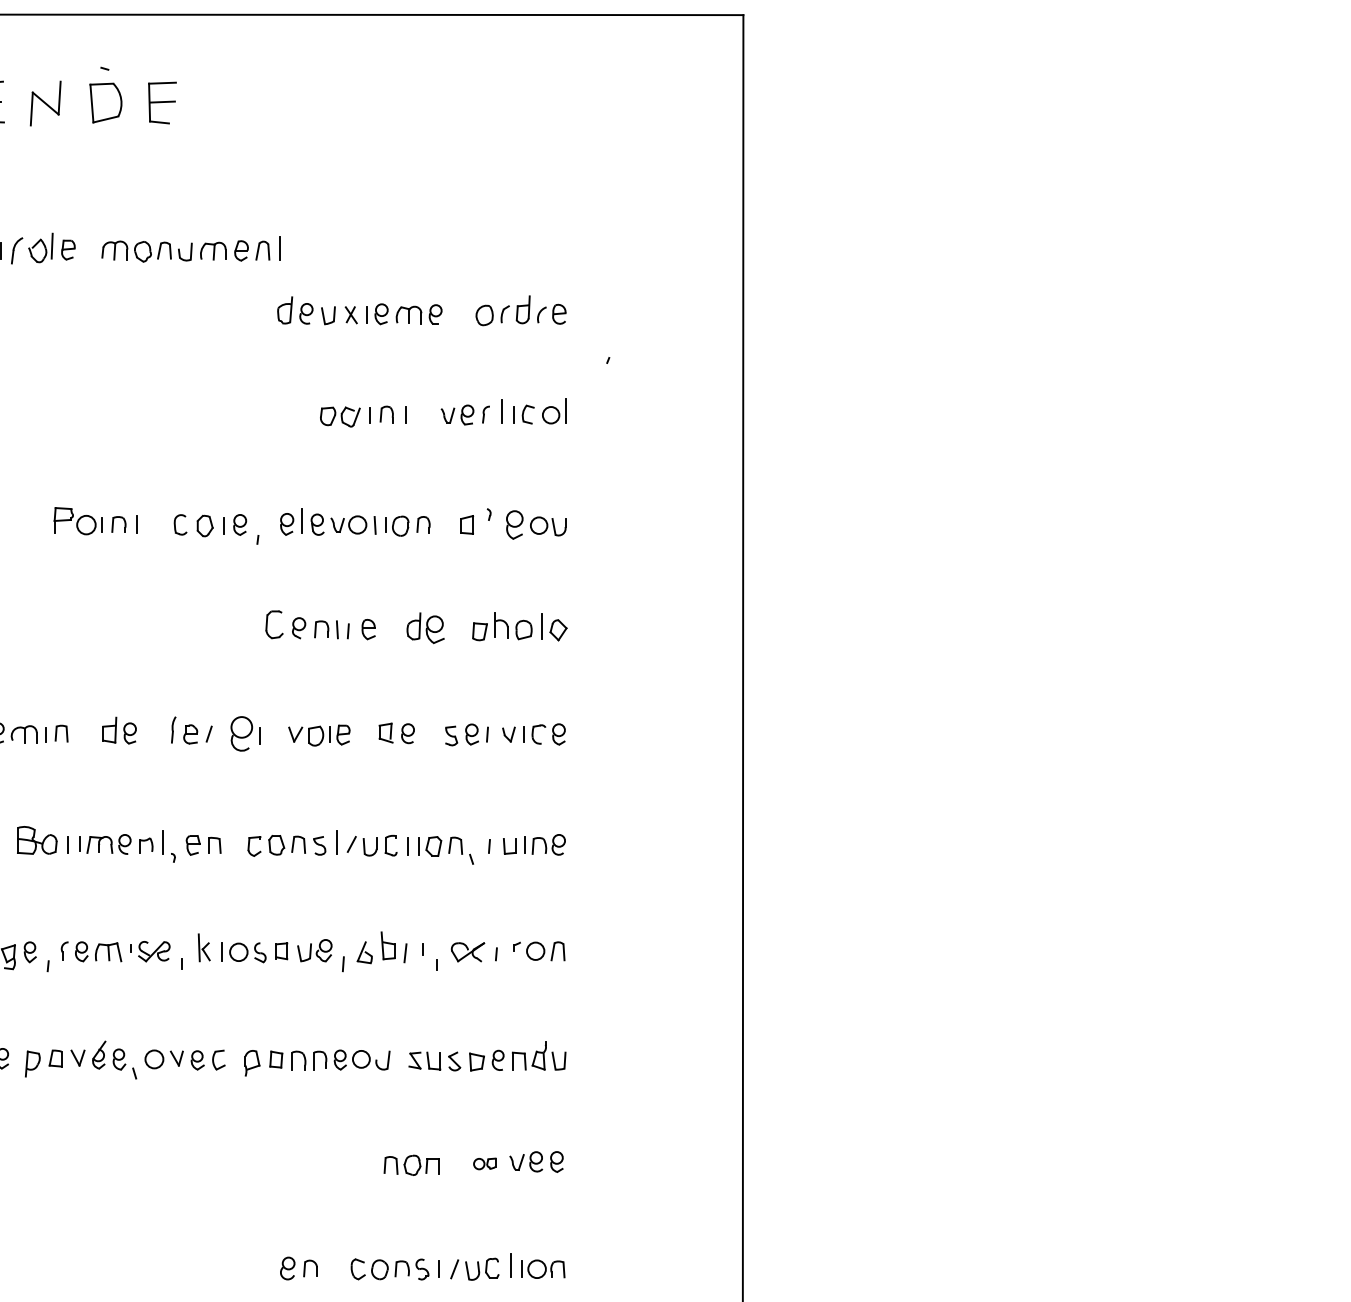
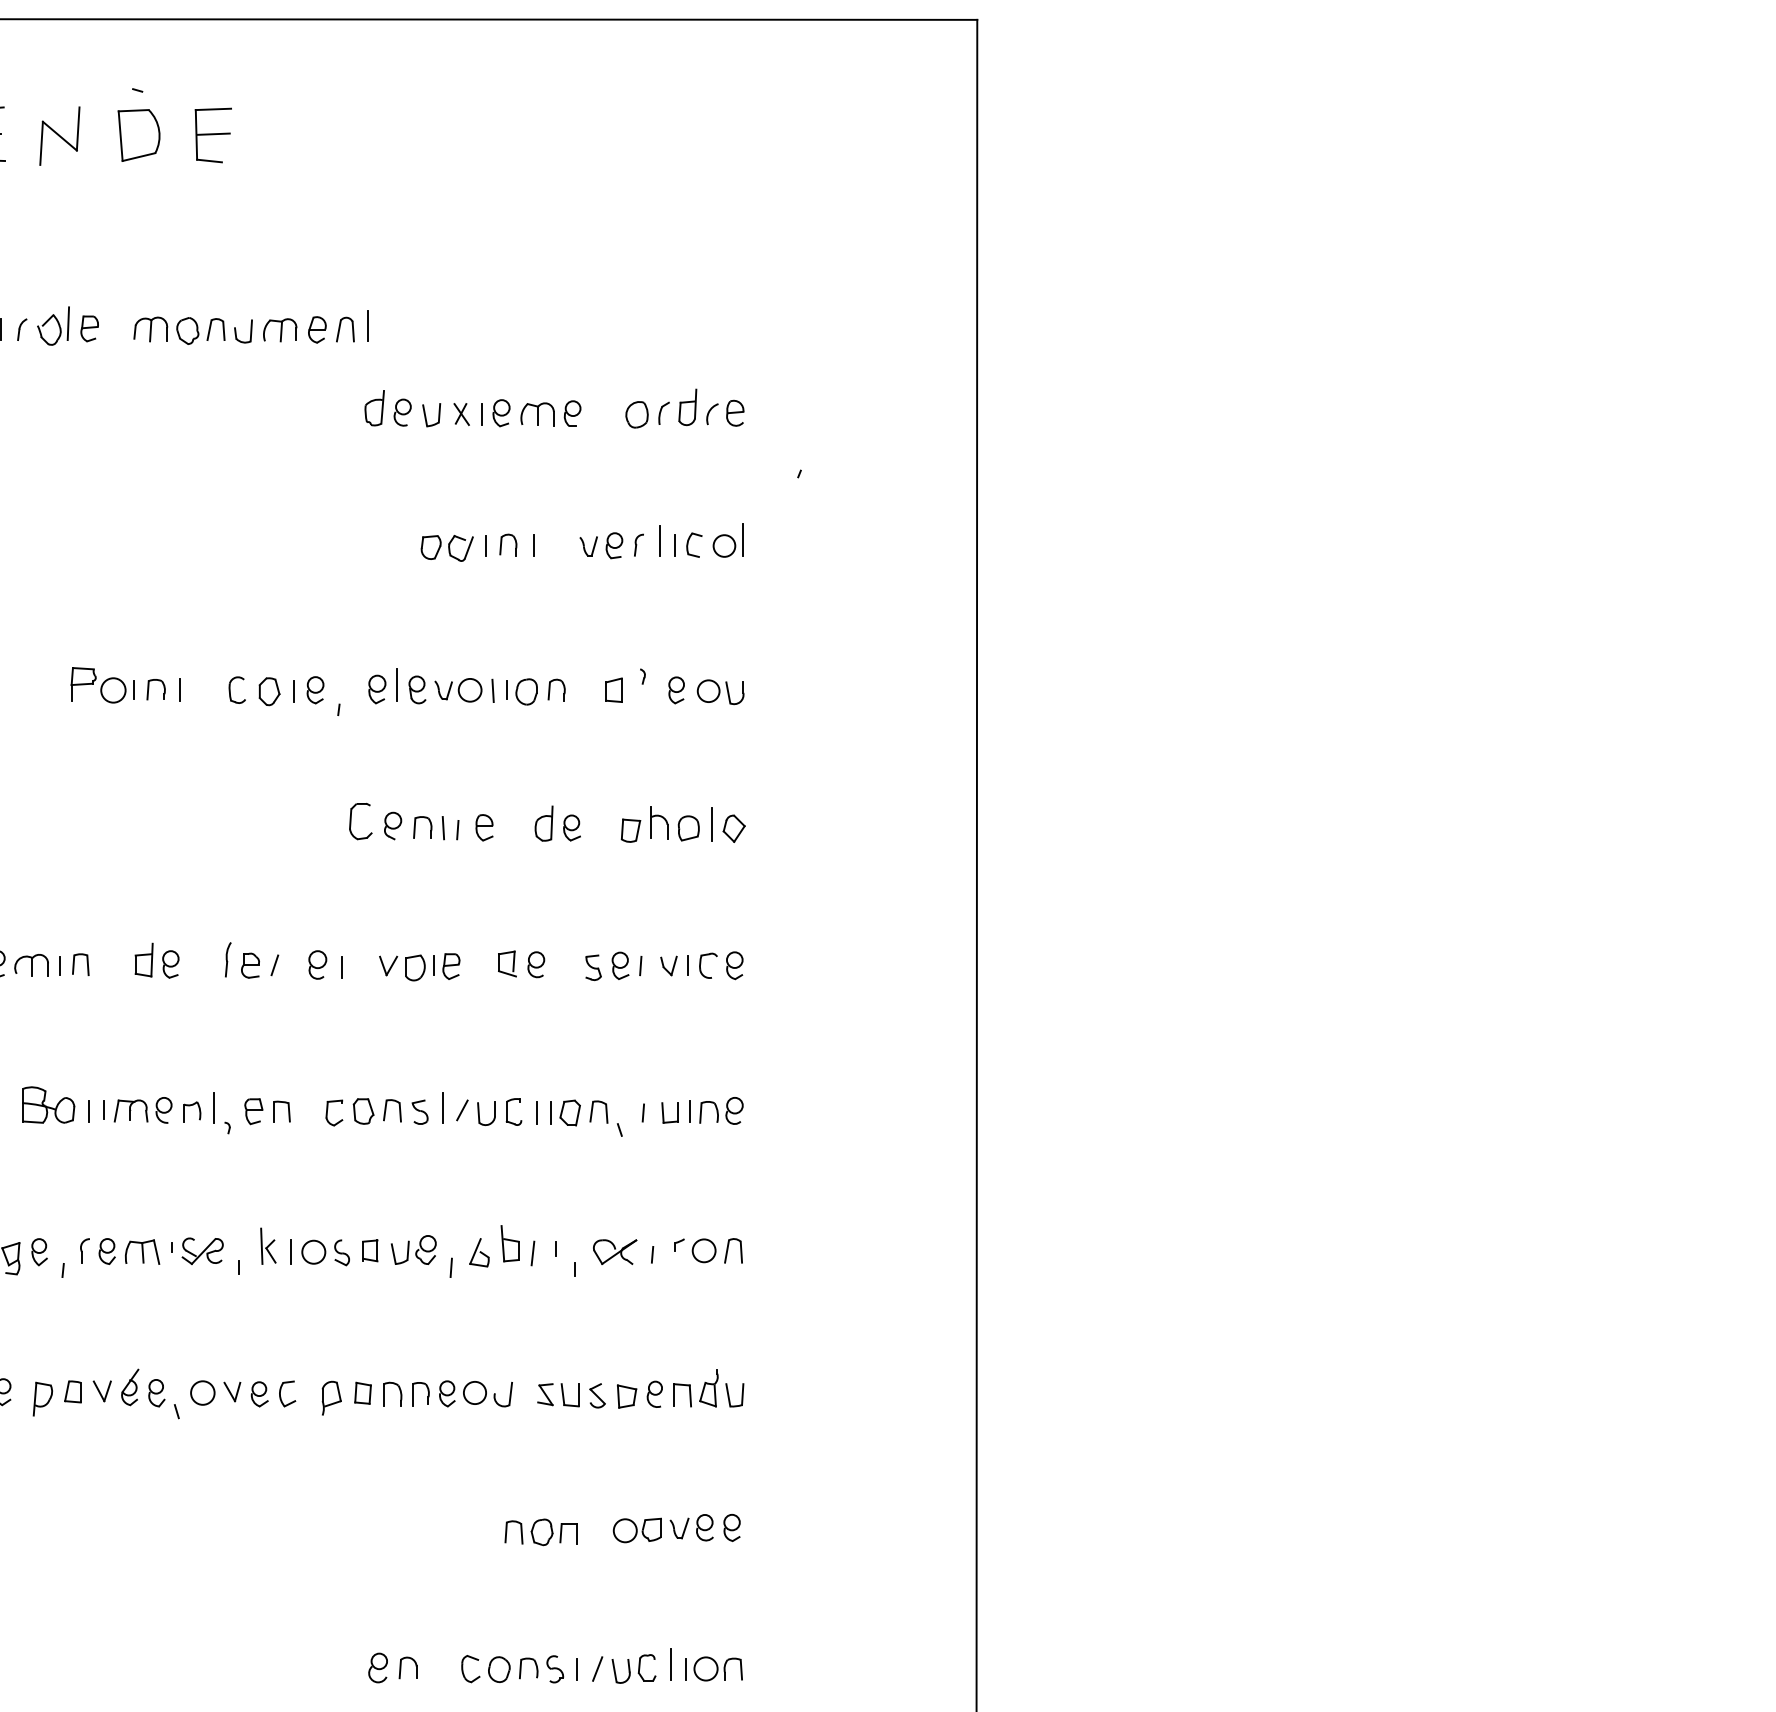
part: (17, 250) -> (22, 329), size x0.62
part: (514, 525) -> (676, 690), size x0.71
part: (434, 629) -> (571, 827), size x0.71
part: (241, 733) -> (317, 964), size x0.62
part: (484, 1163) -> (636, 1530), size x1.67

